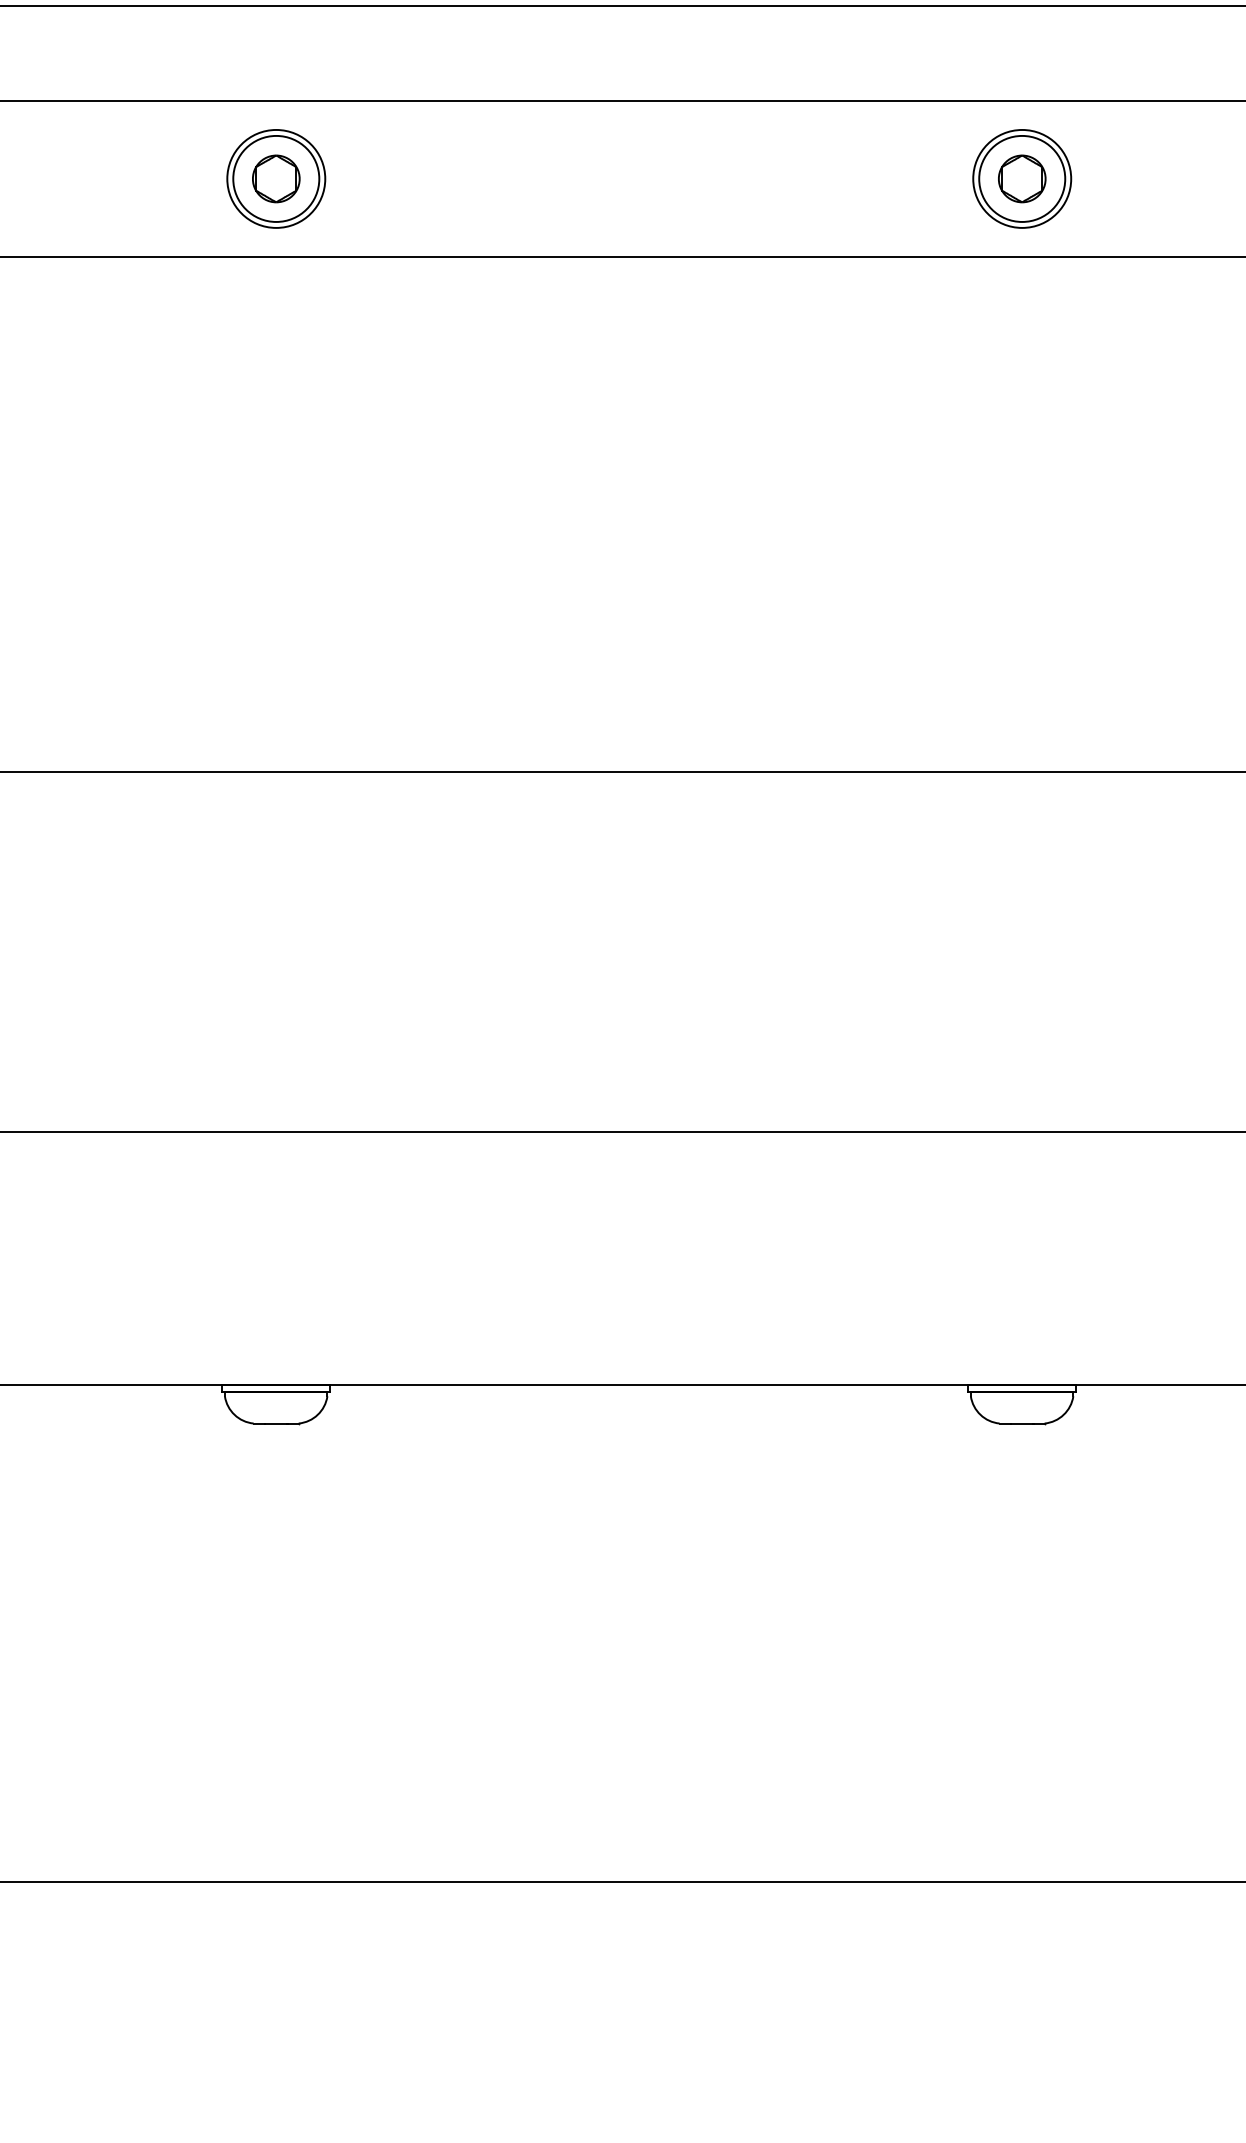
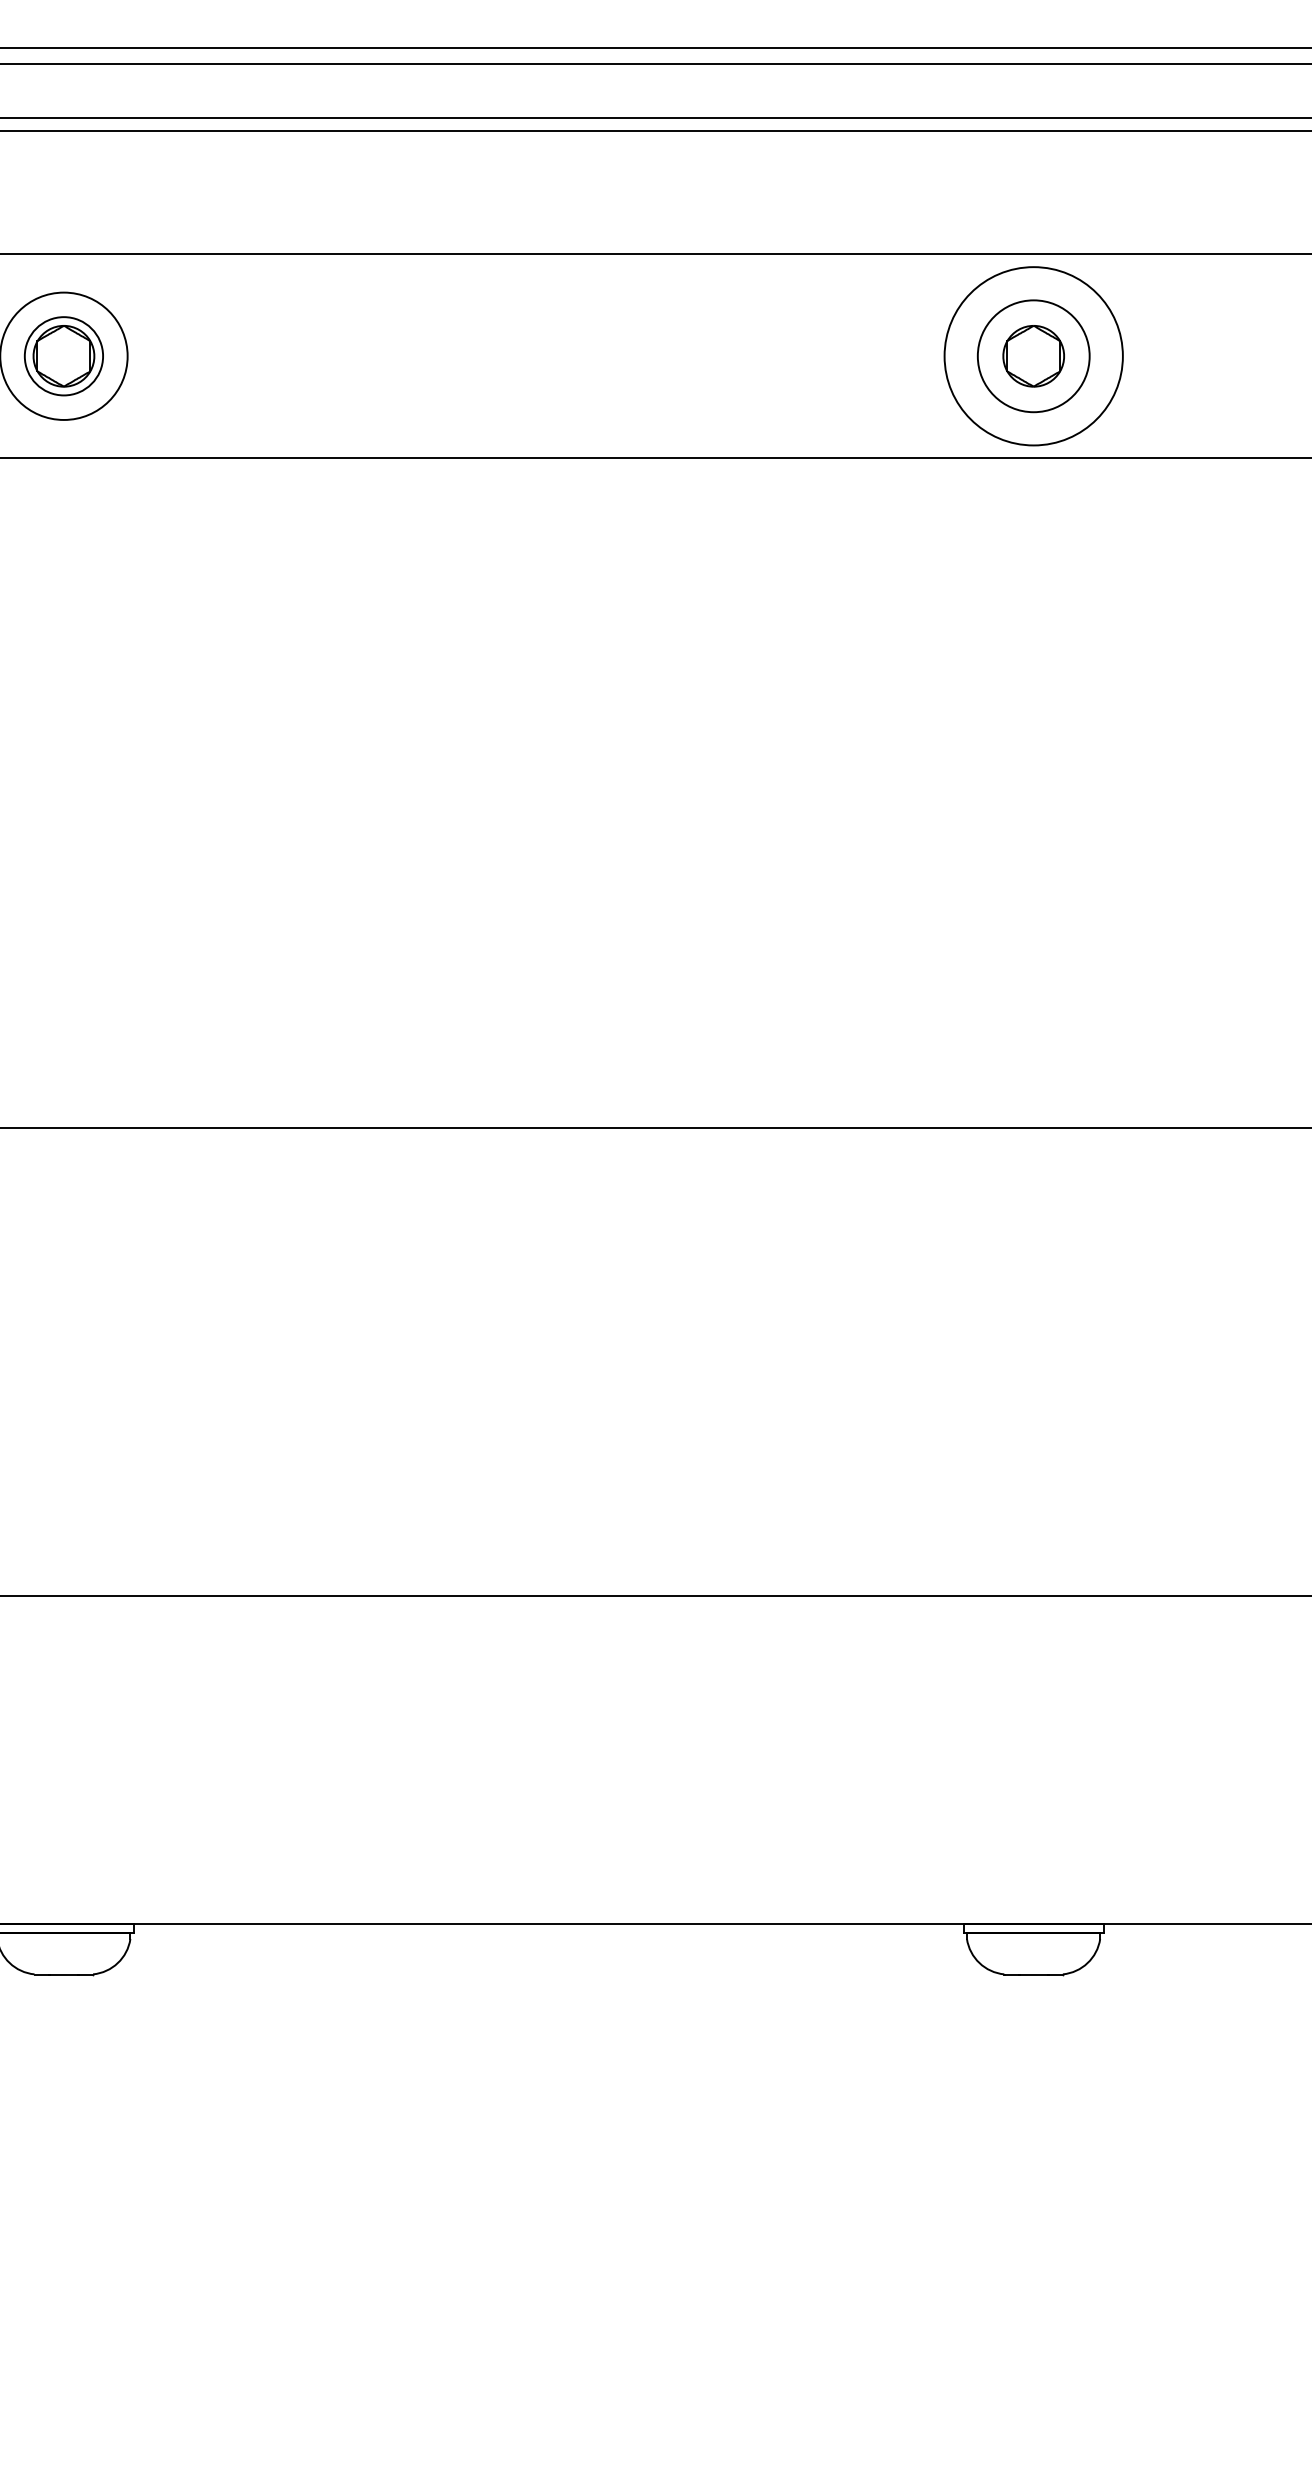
circle: (276, 178) -> (64, 355), size x0.7
circle: (1022, 178) -> (1034, 355), size x1.4

